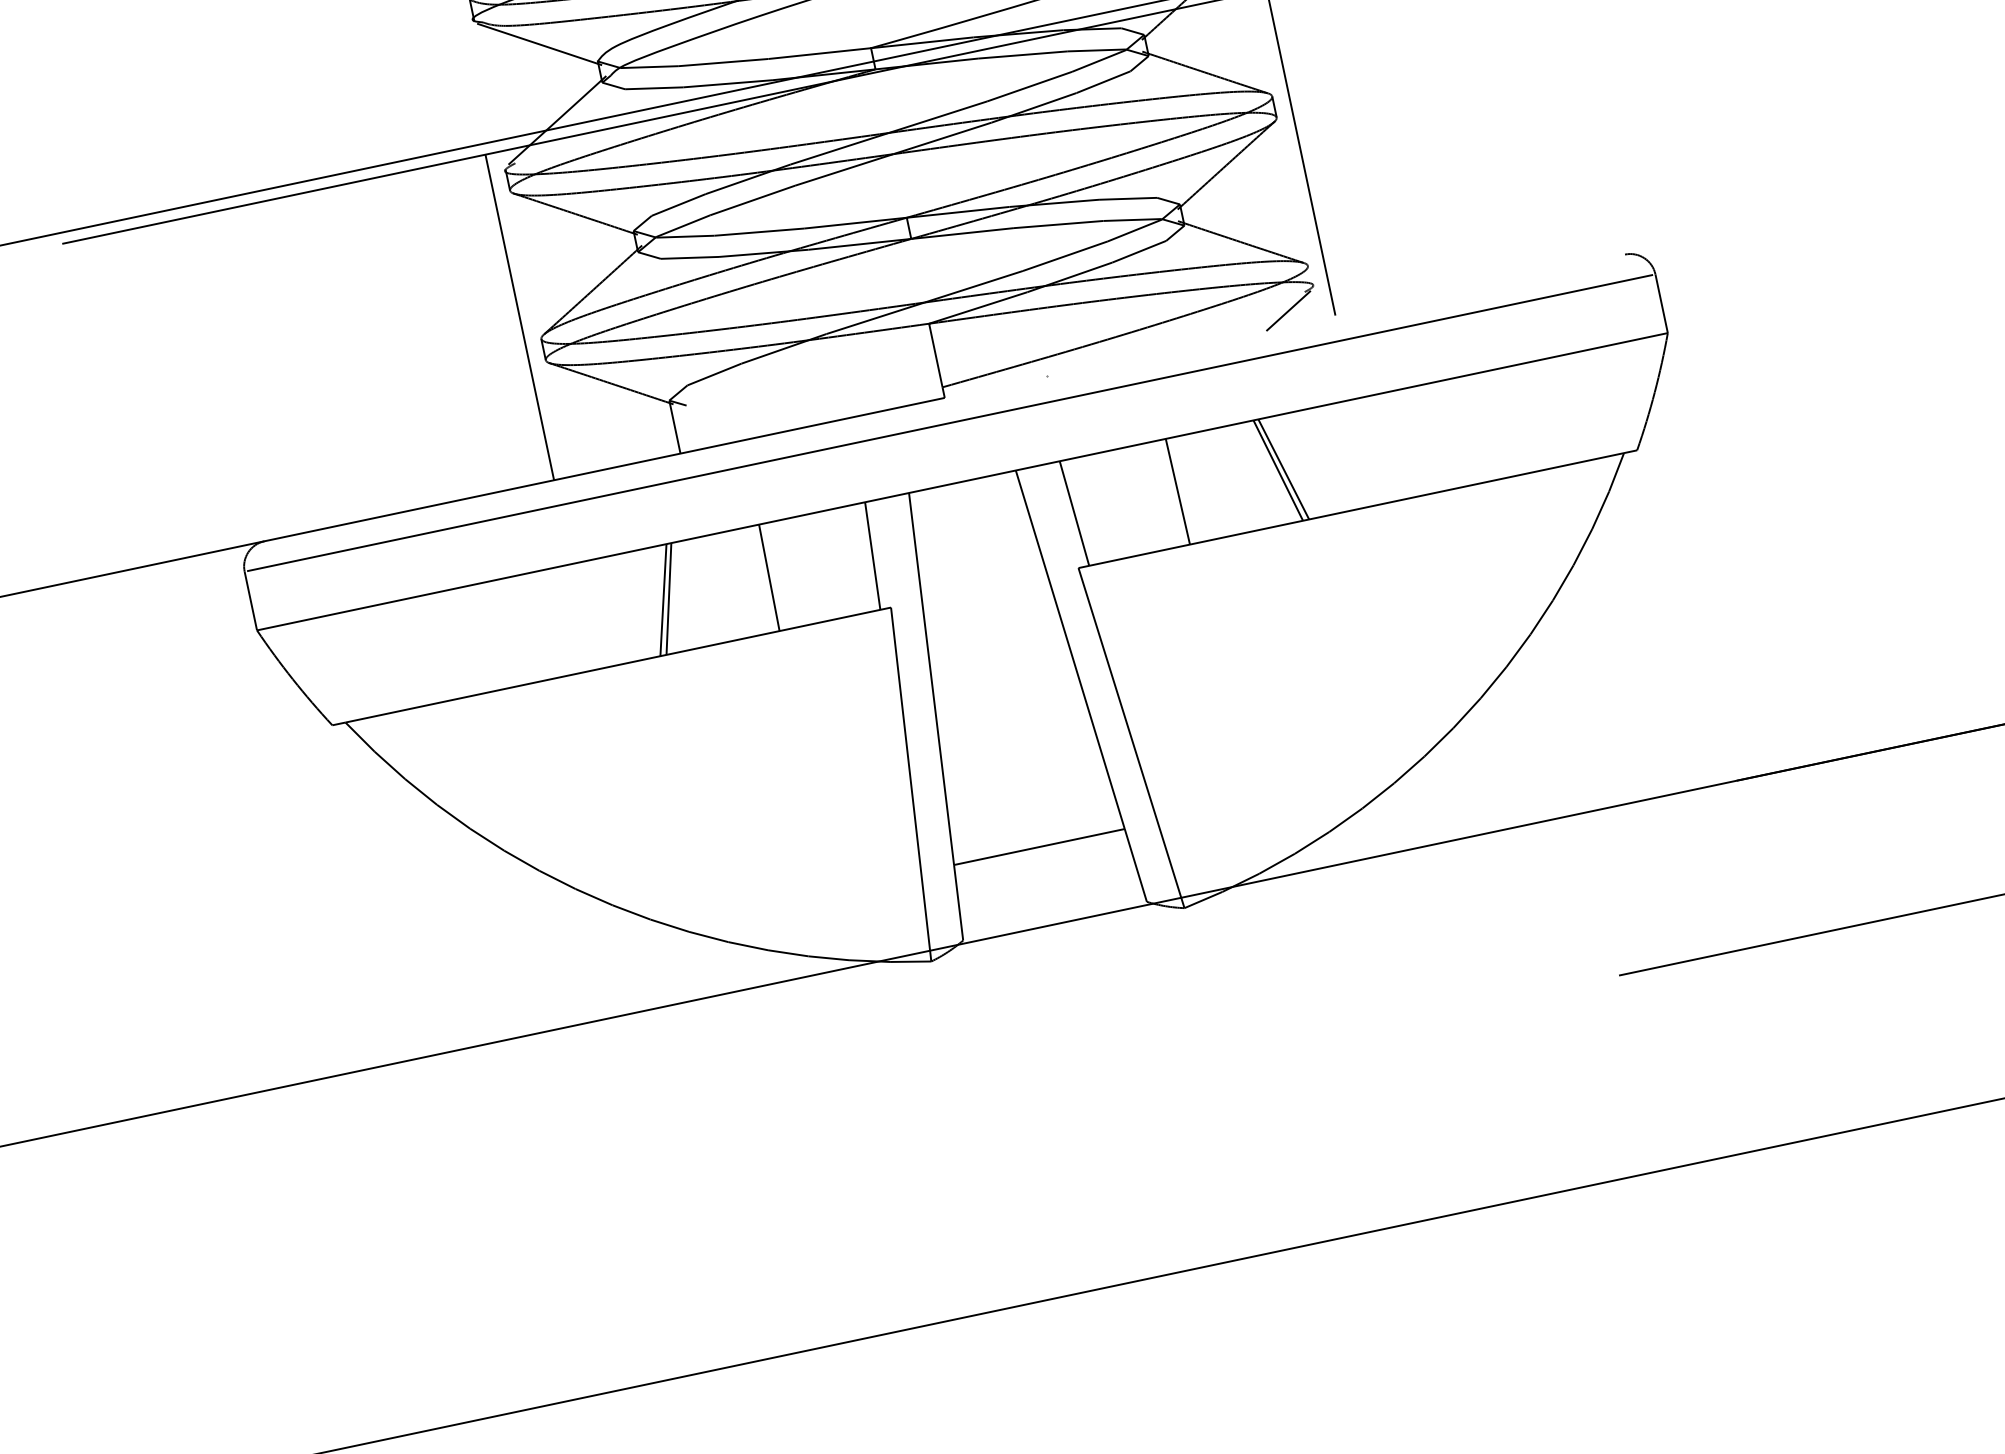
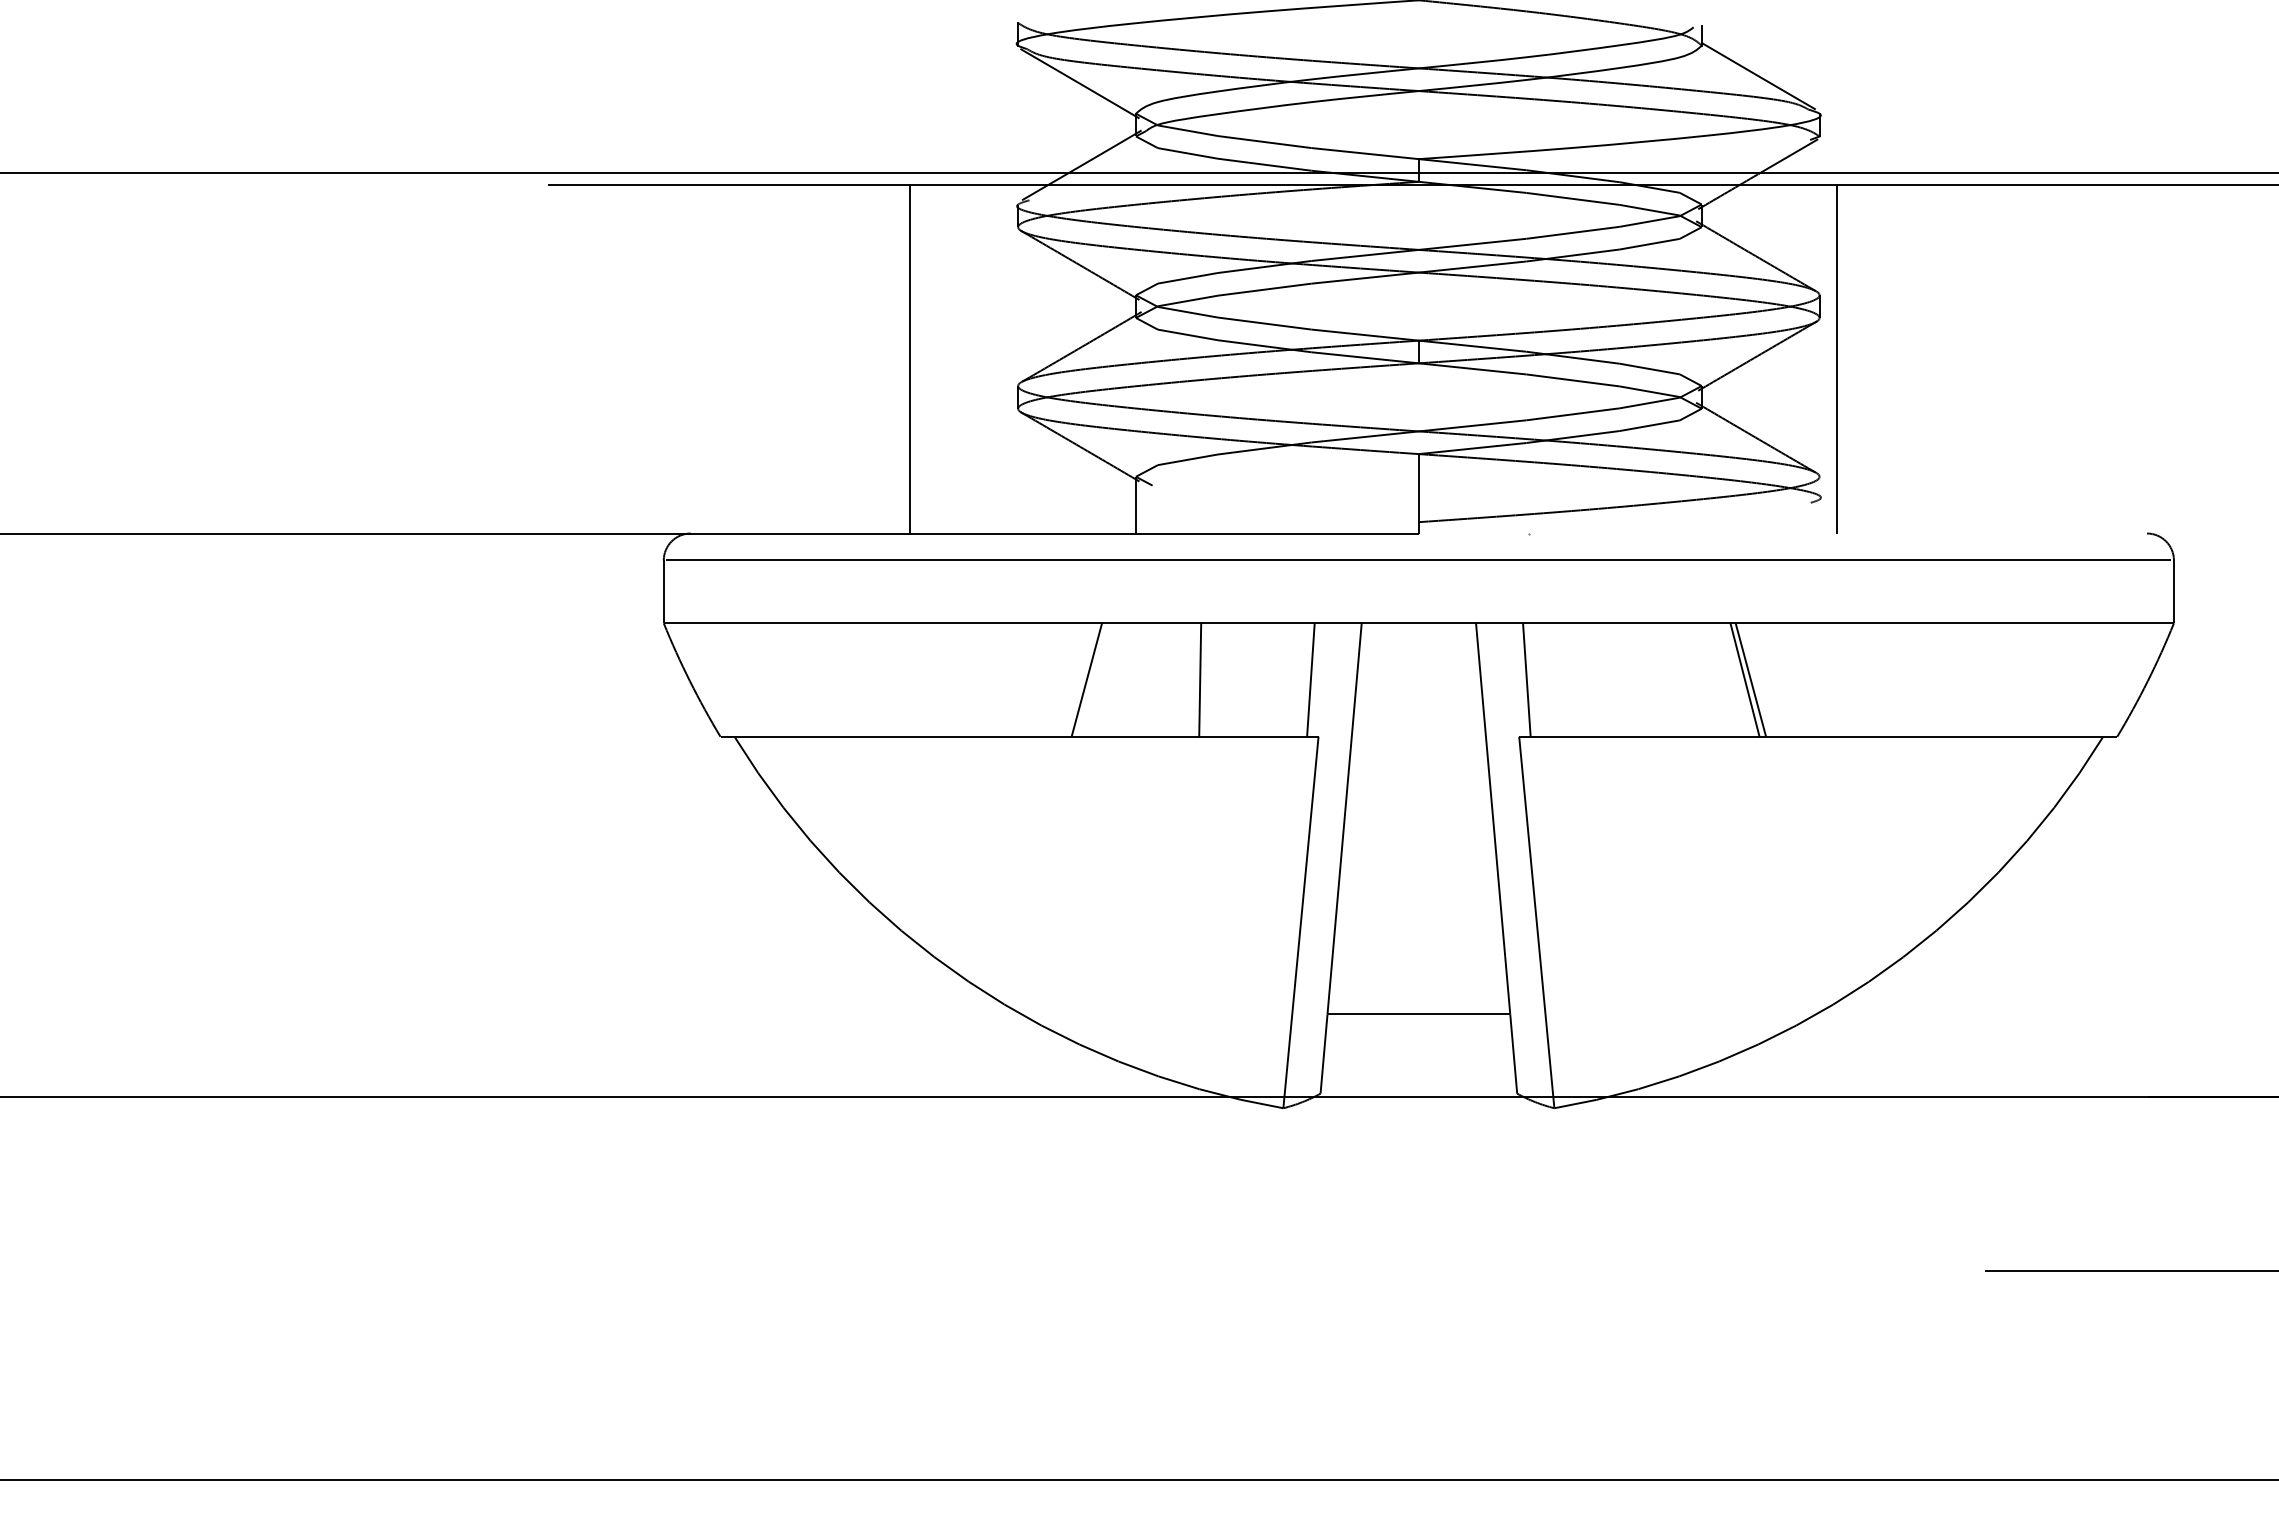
line: (1288, 310) -> (1789, 518), removed
line: (519, 317) -> (909, 359), moved
line: (1177, 491) -> (1637, 679), removed
line: (668, 598) -> (1092, 679), removed

